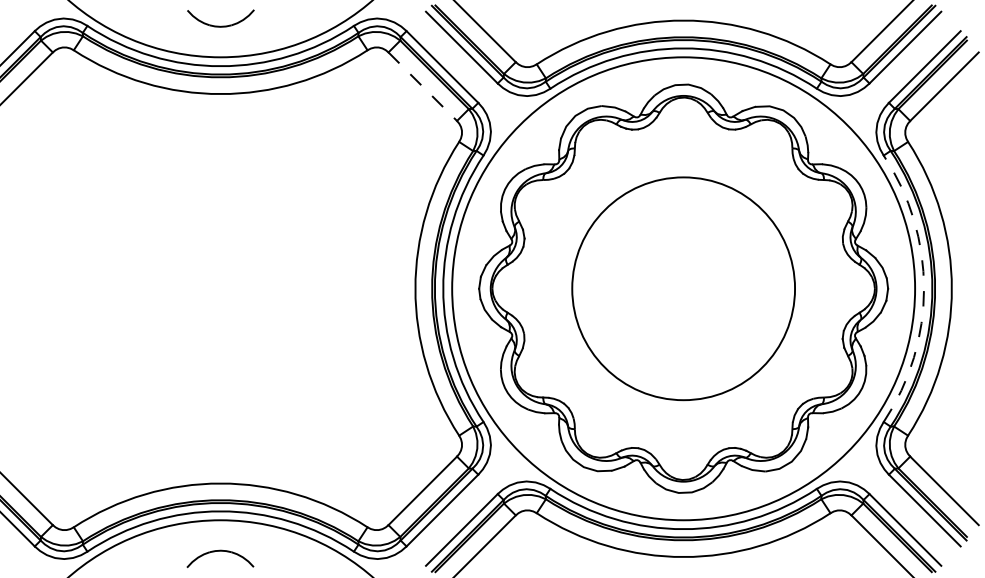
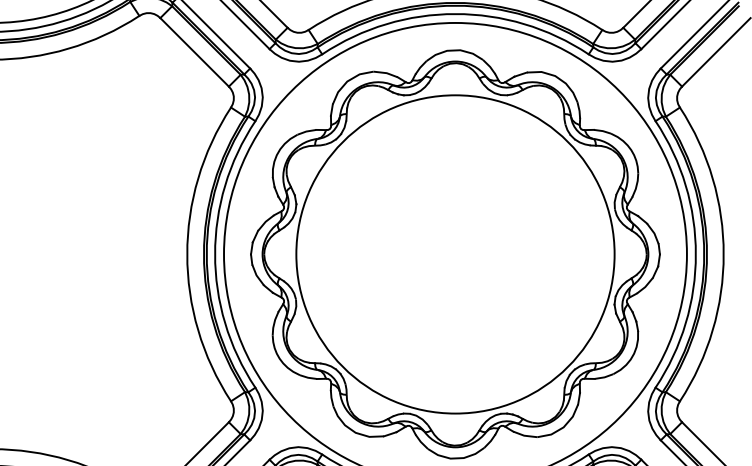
line: (423, 87) -> (195, 53), dashed -> solid
circle: (683, 288) -> (455, 254), size x1.43
arc: (924, 288) -> (696, 254), dashed -> solid

